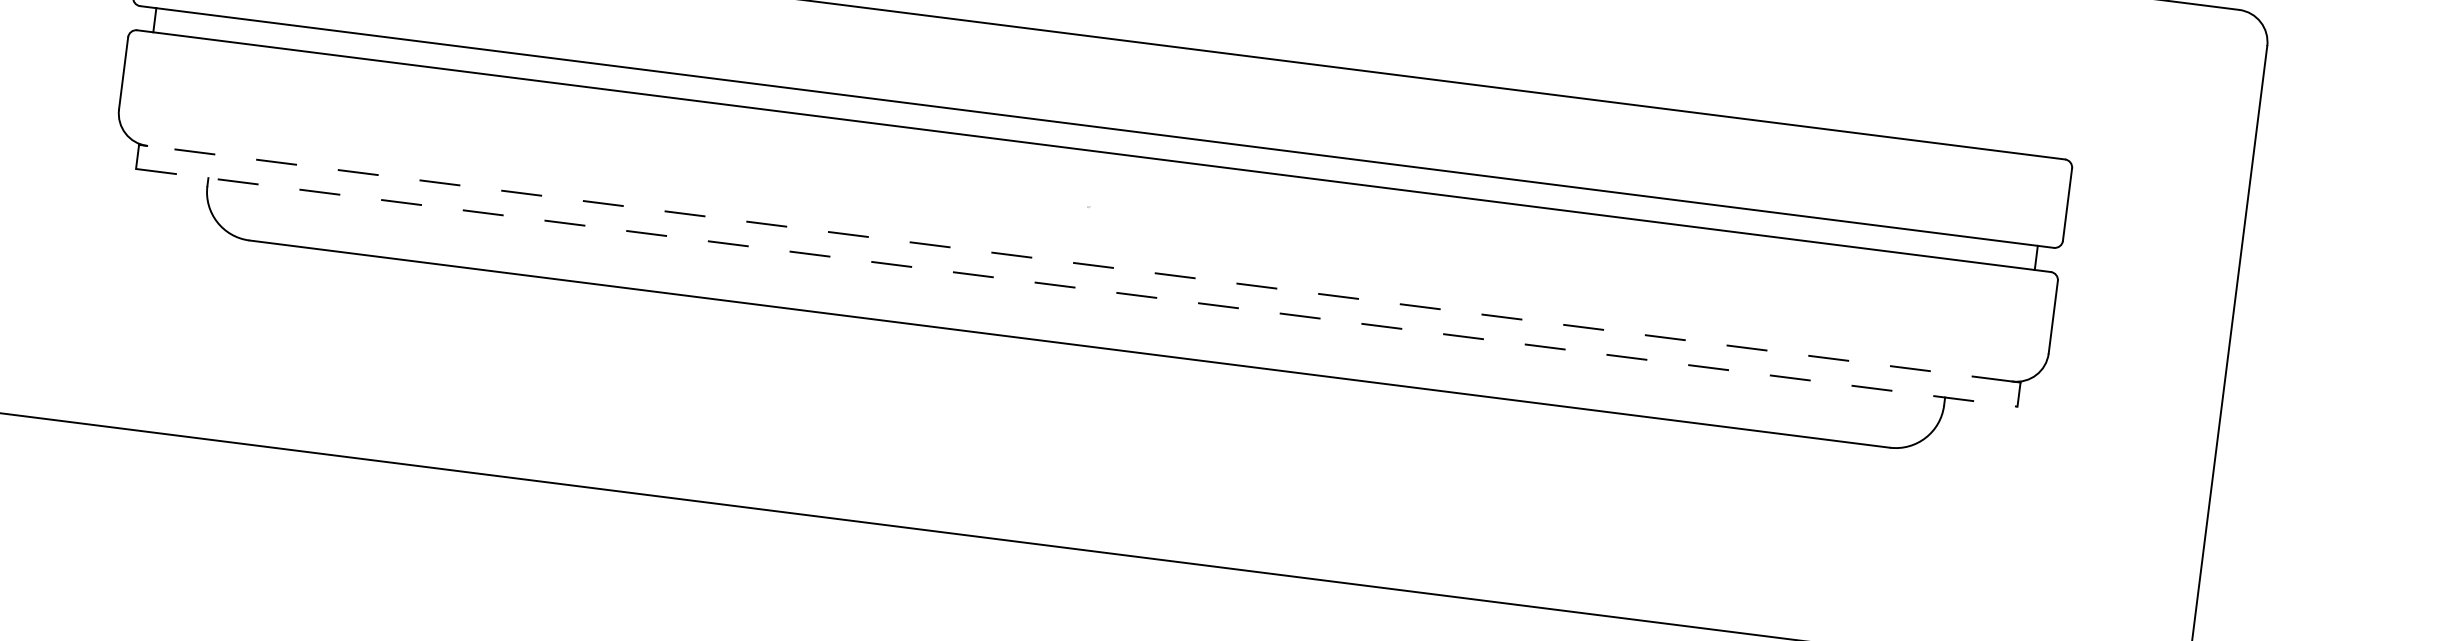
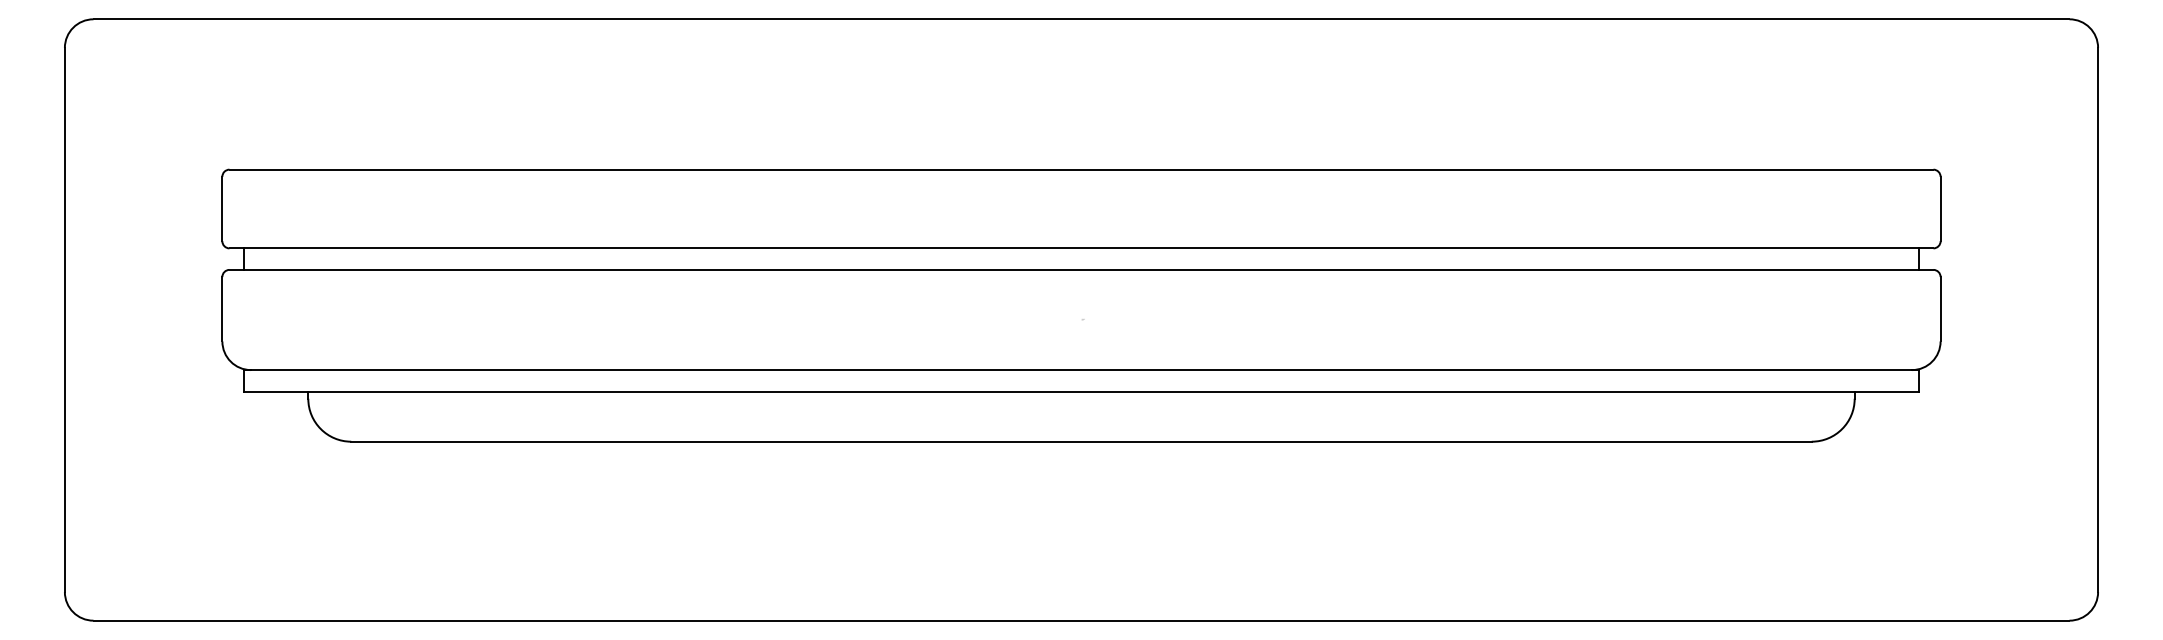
line: (1079, 264) -> (1081, 370), dashed -> solid
line: (1076, 287) -> (1081, 391), dashed -> solid

